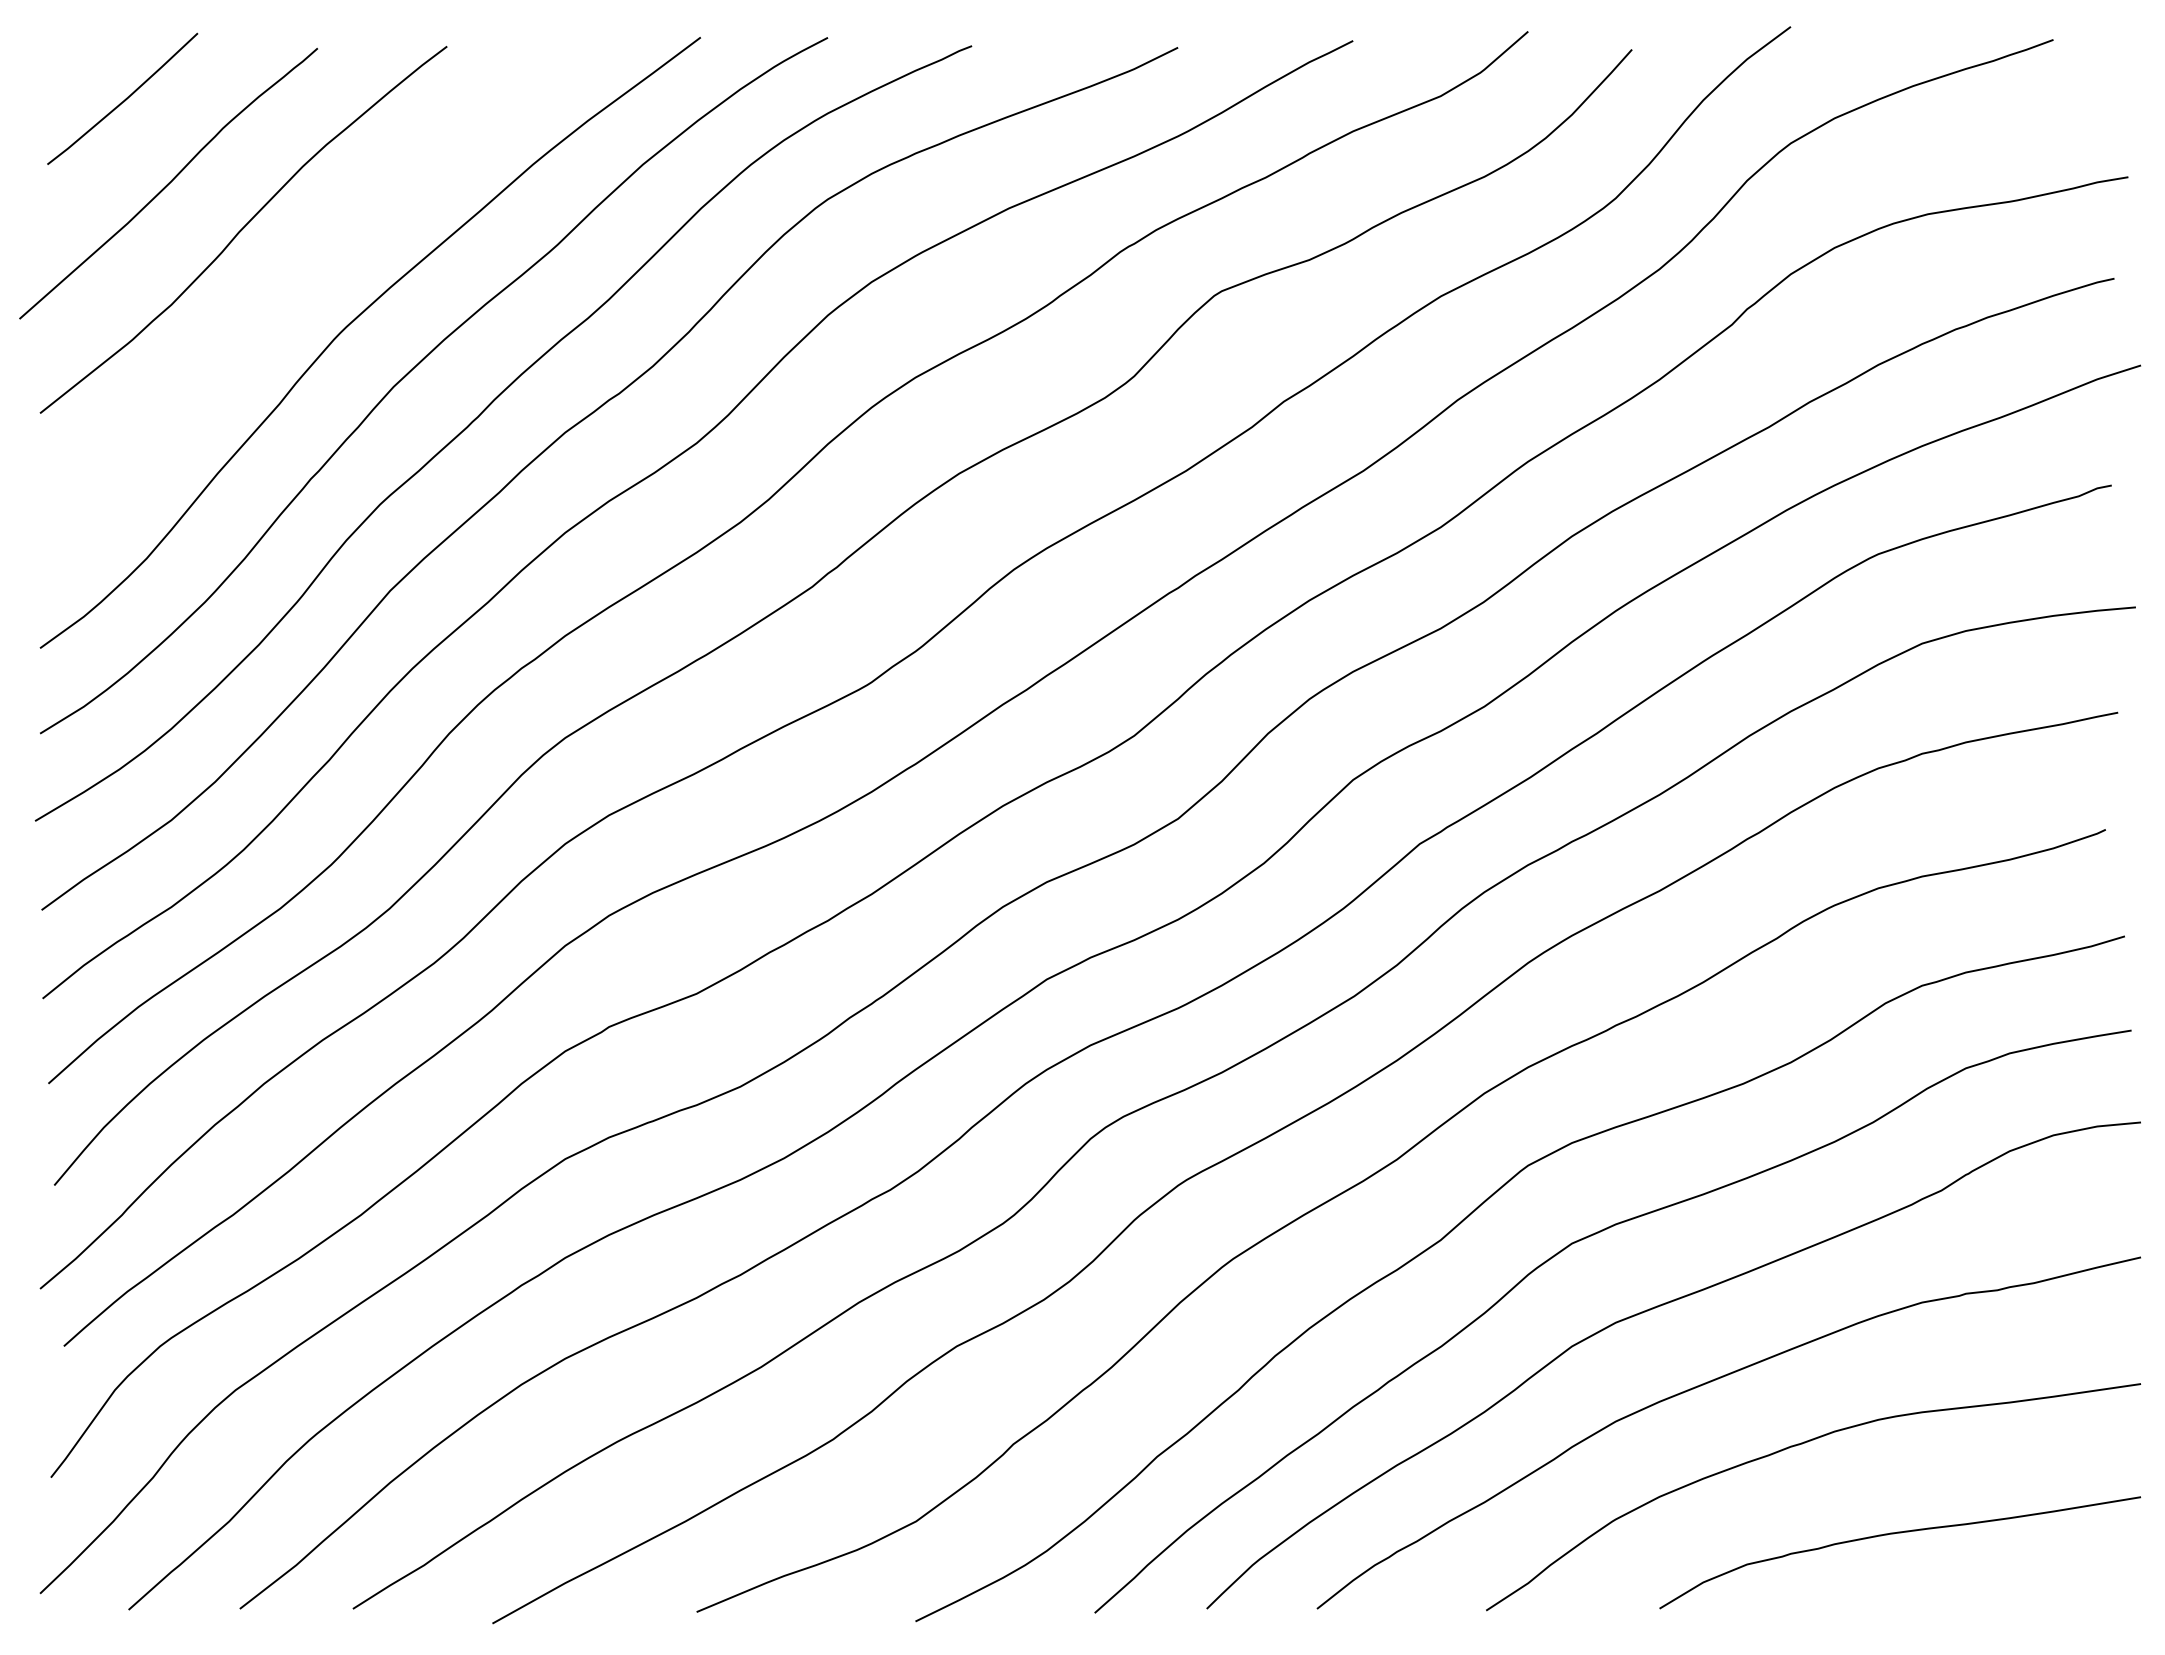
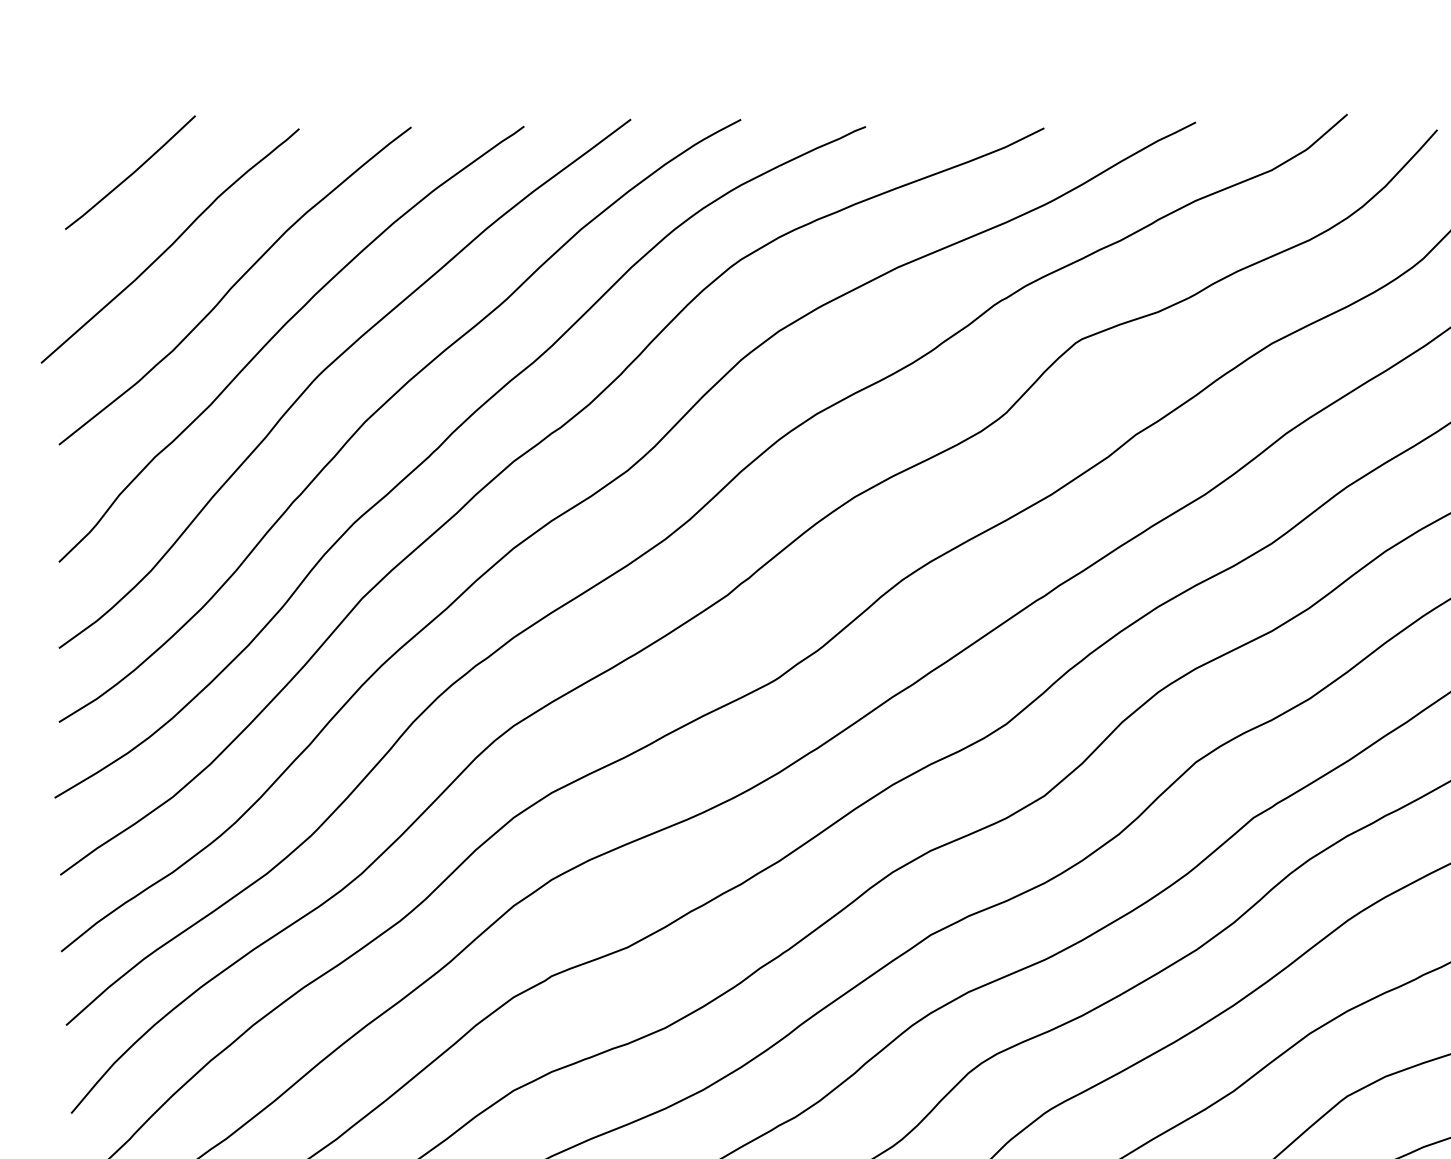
curve: (294, 282) -> (279, 331), added

